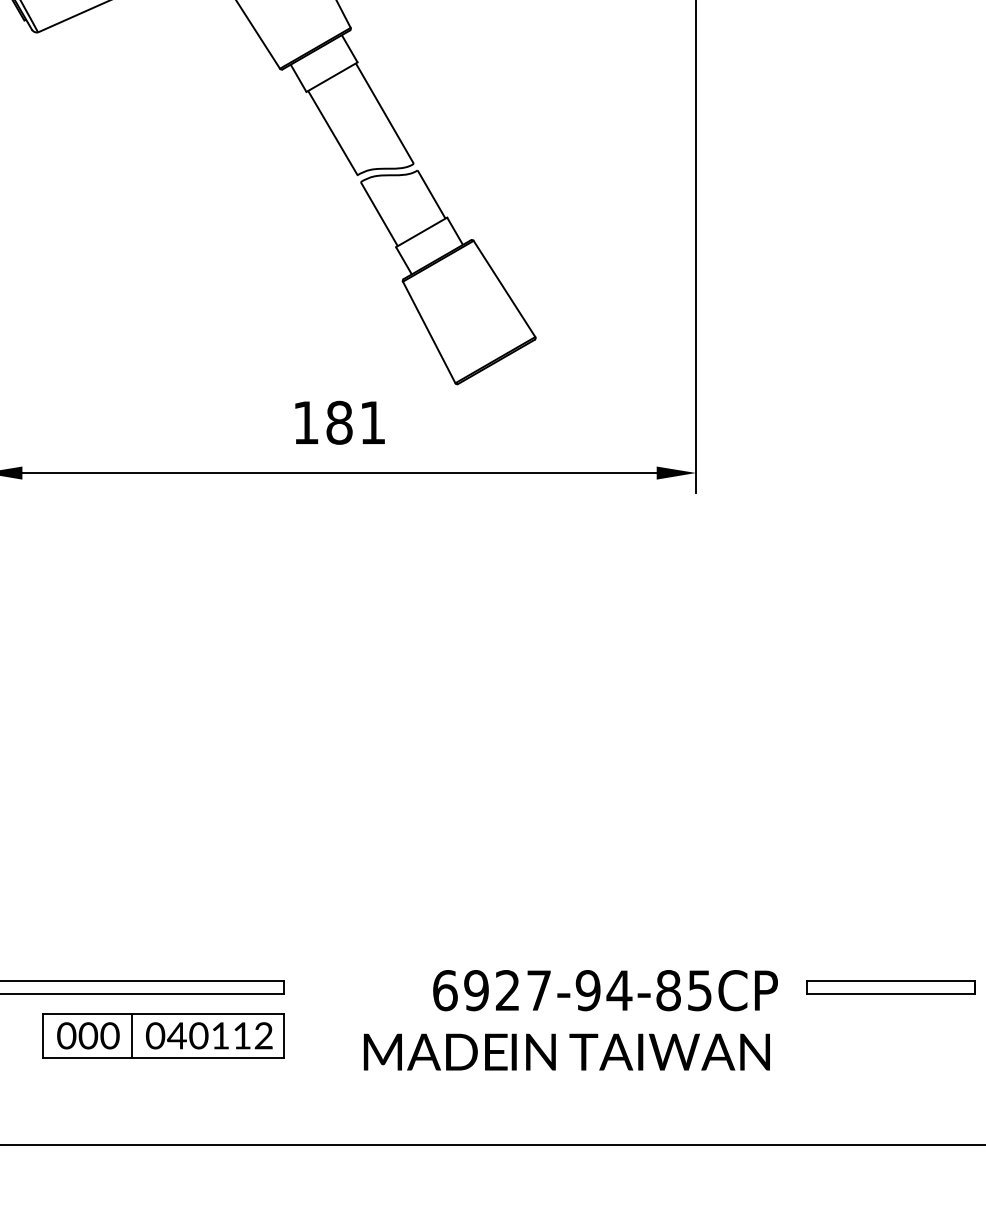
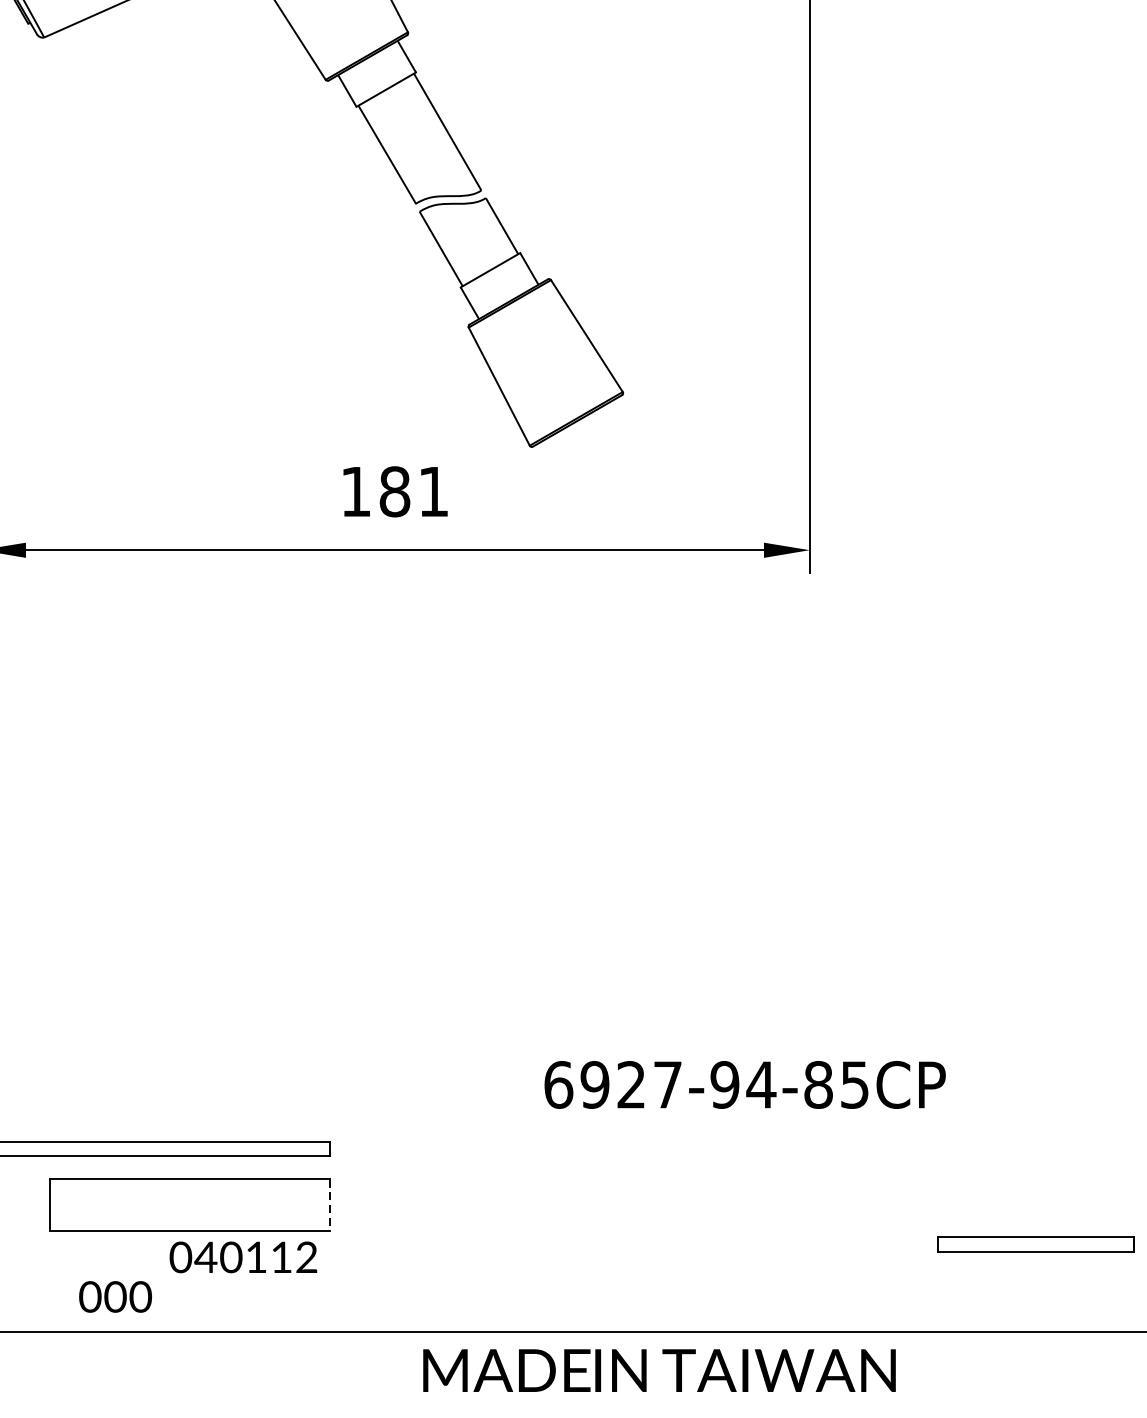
part: (890, 987) -> (1035, 1244), moved
text: (605, 990) -> (745, 1084), moved
text: (88, 1035) -> (115, 1296), moved
line: (132, 1035) -> (154, 1204), removed
text: (209, 1035) -> (243, 1257), moved
line: (283, 1036) -> (329, 1205), solid -> dashed
text: (566, 1051) -> (659, 1369), moved

